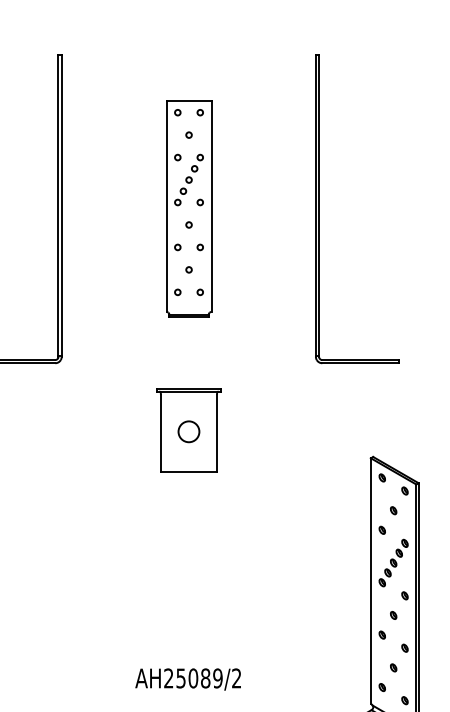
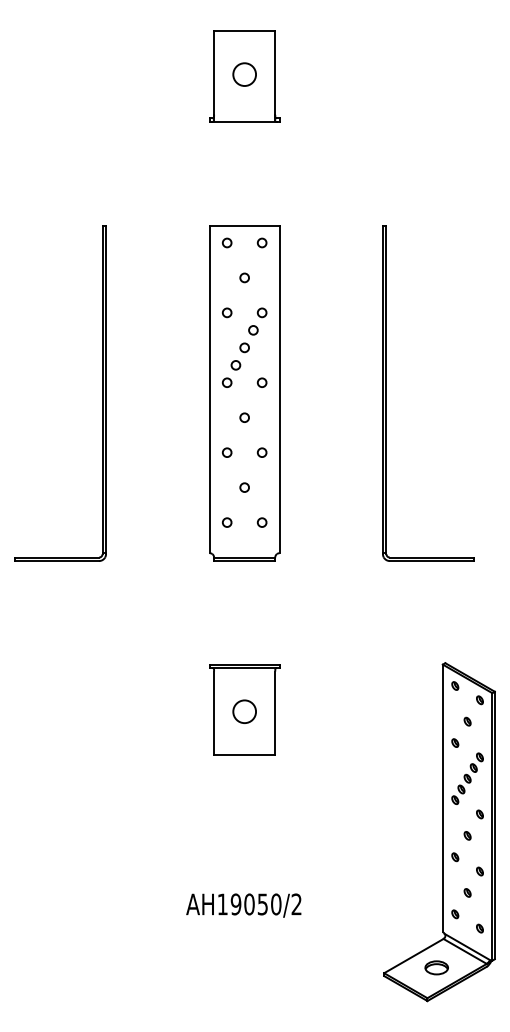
part: (188, 209) -> (244, 393), size x1.43
part: (188, 429) -> (244, 709), moved
text: (193, 678) -> (249, 904), AH25089/2 -> AH19050/2

